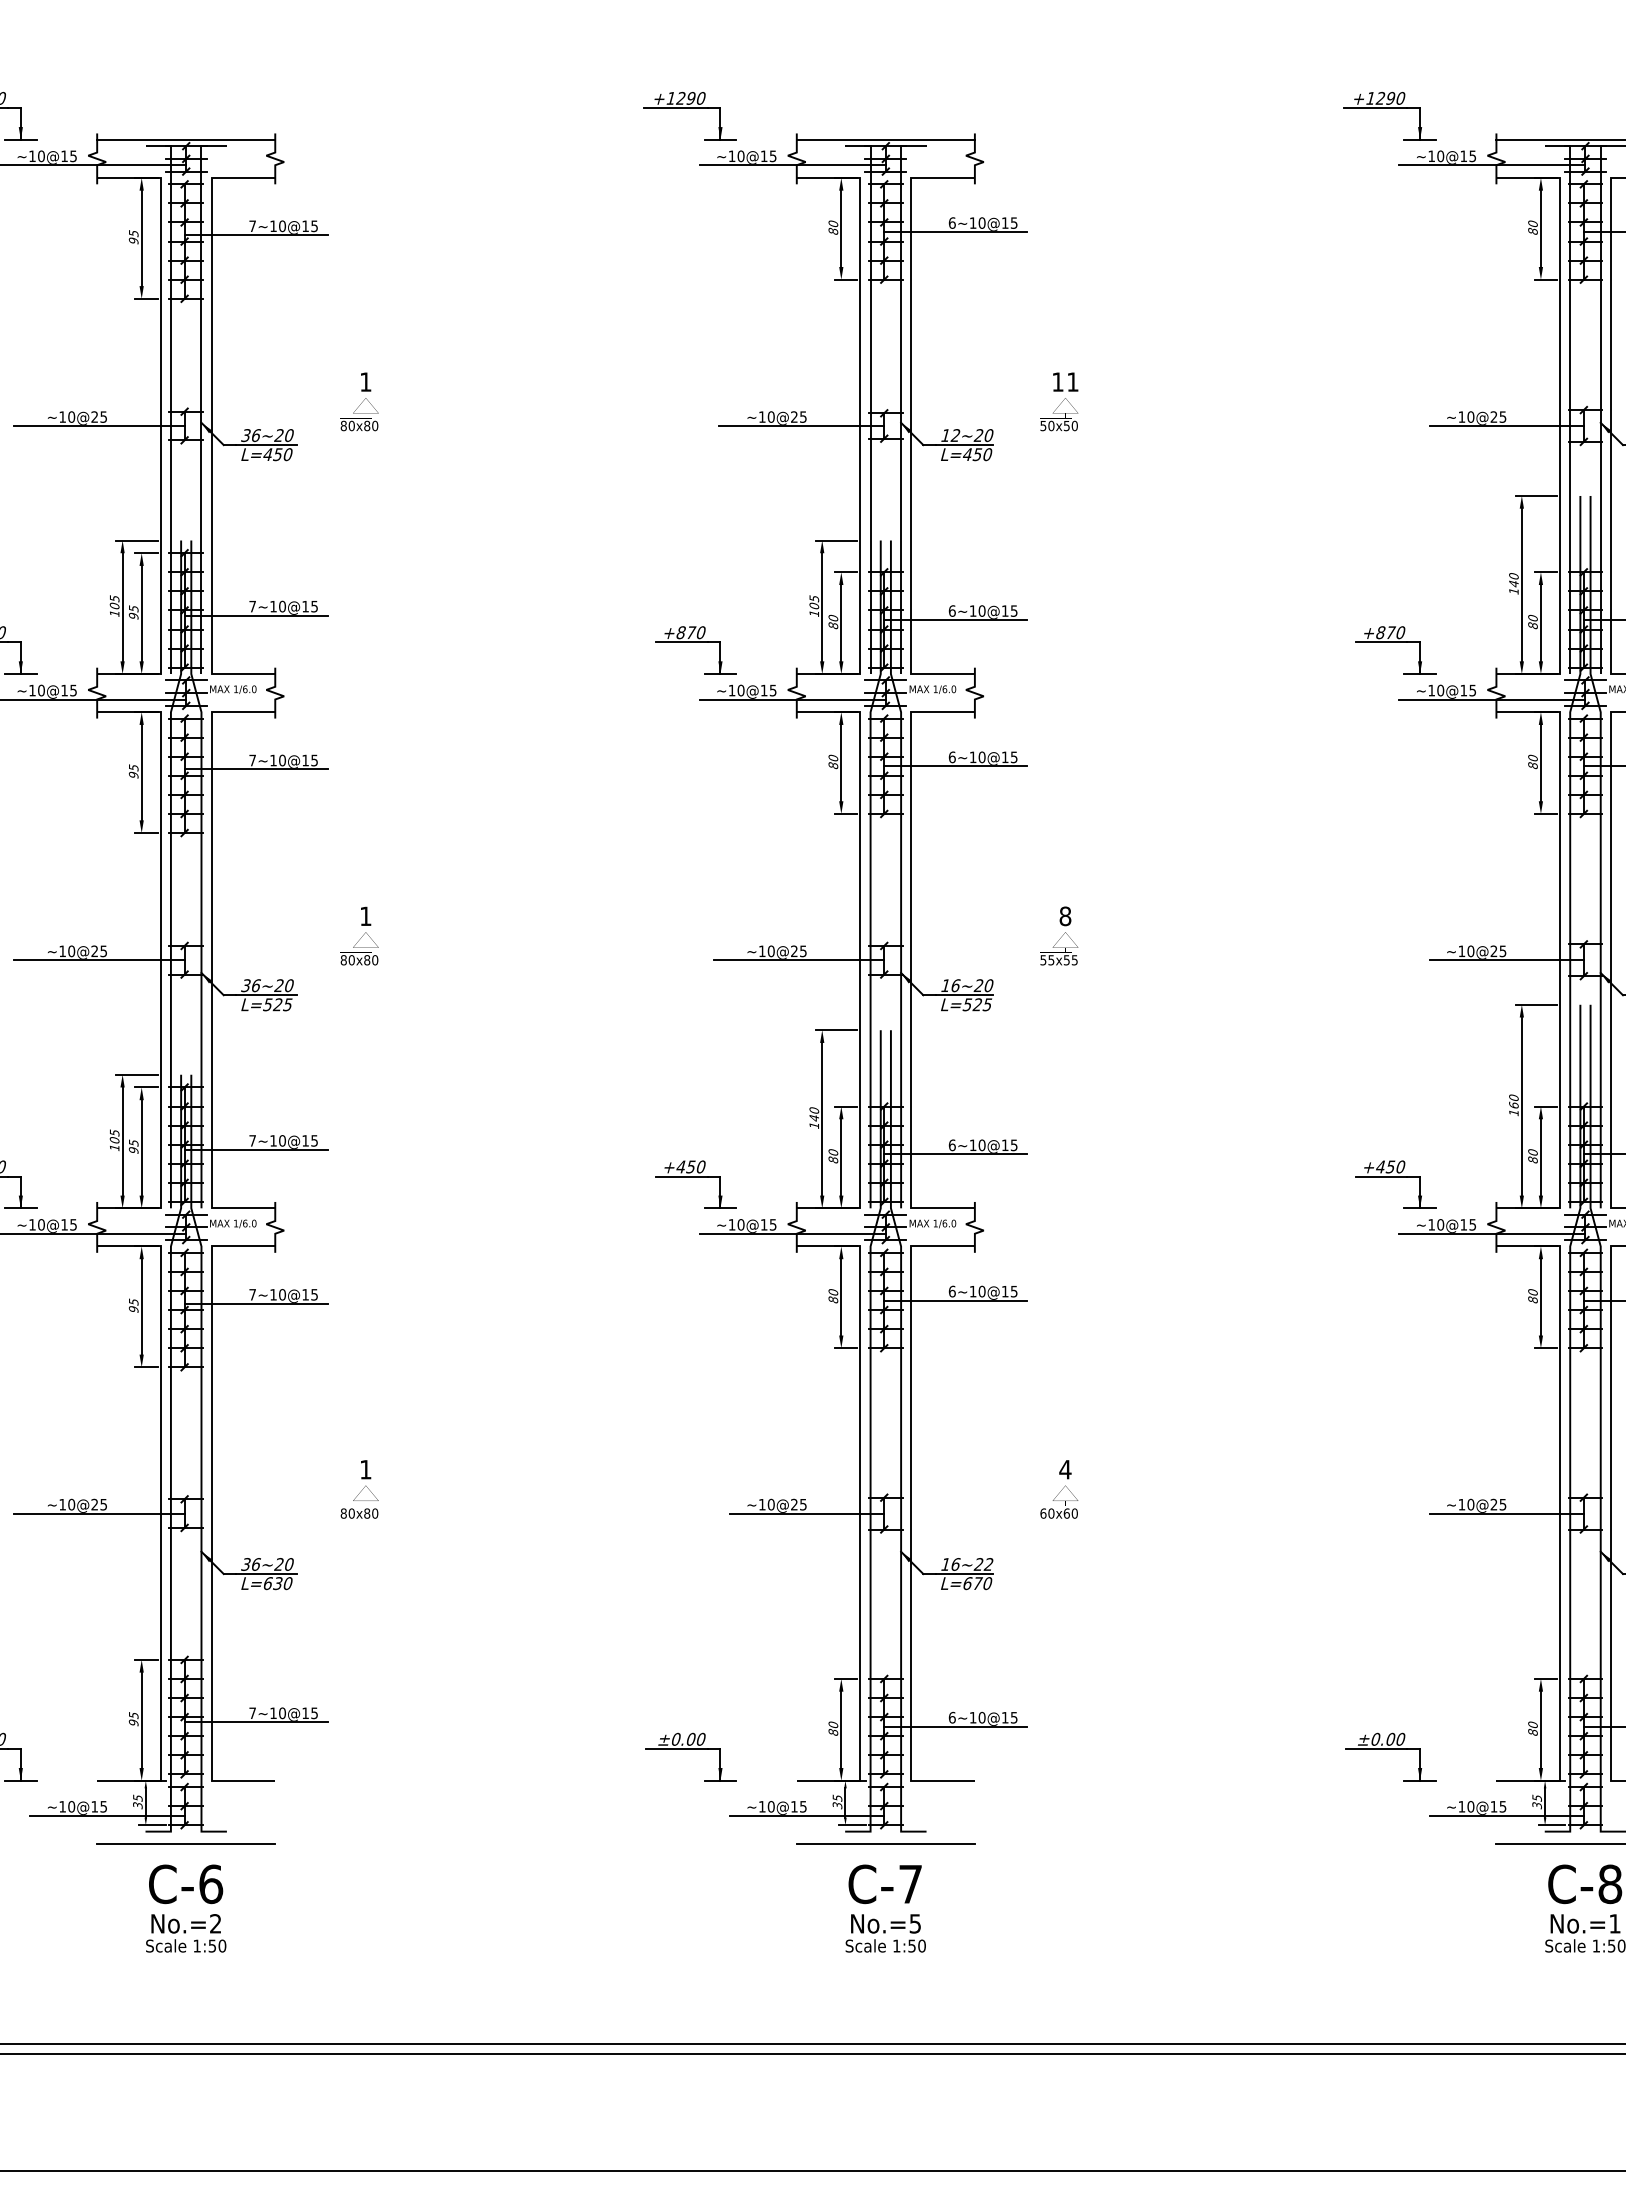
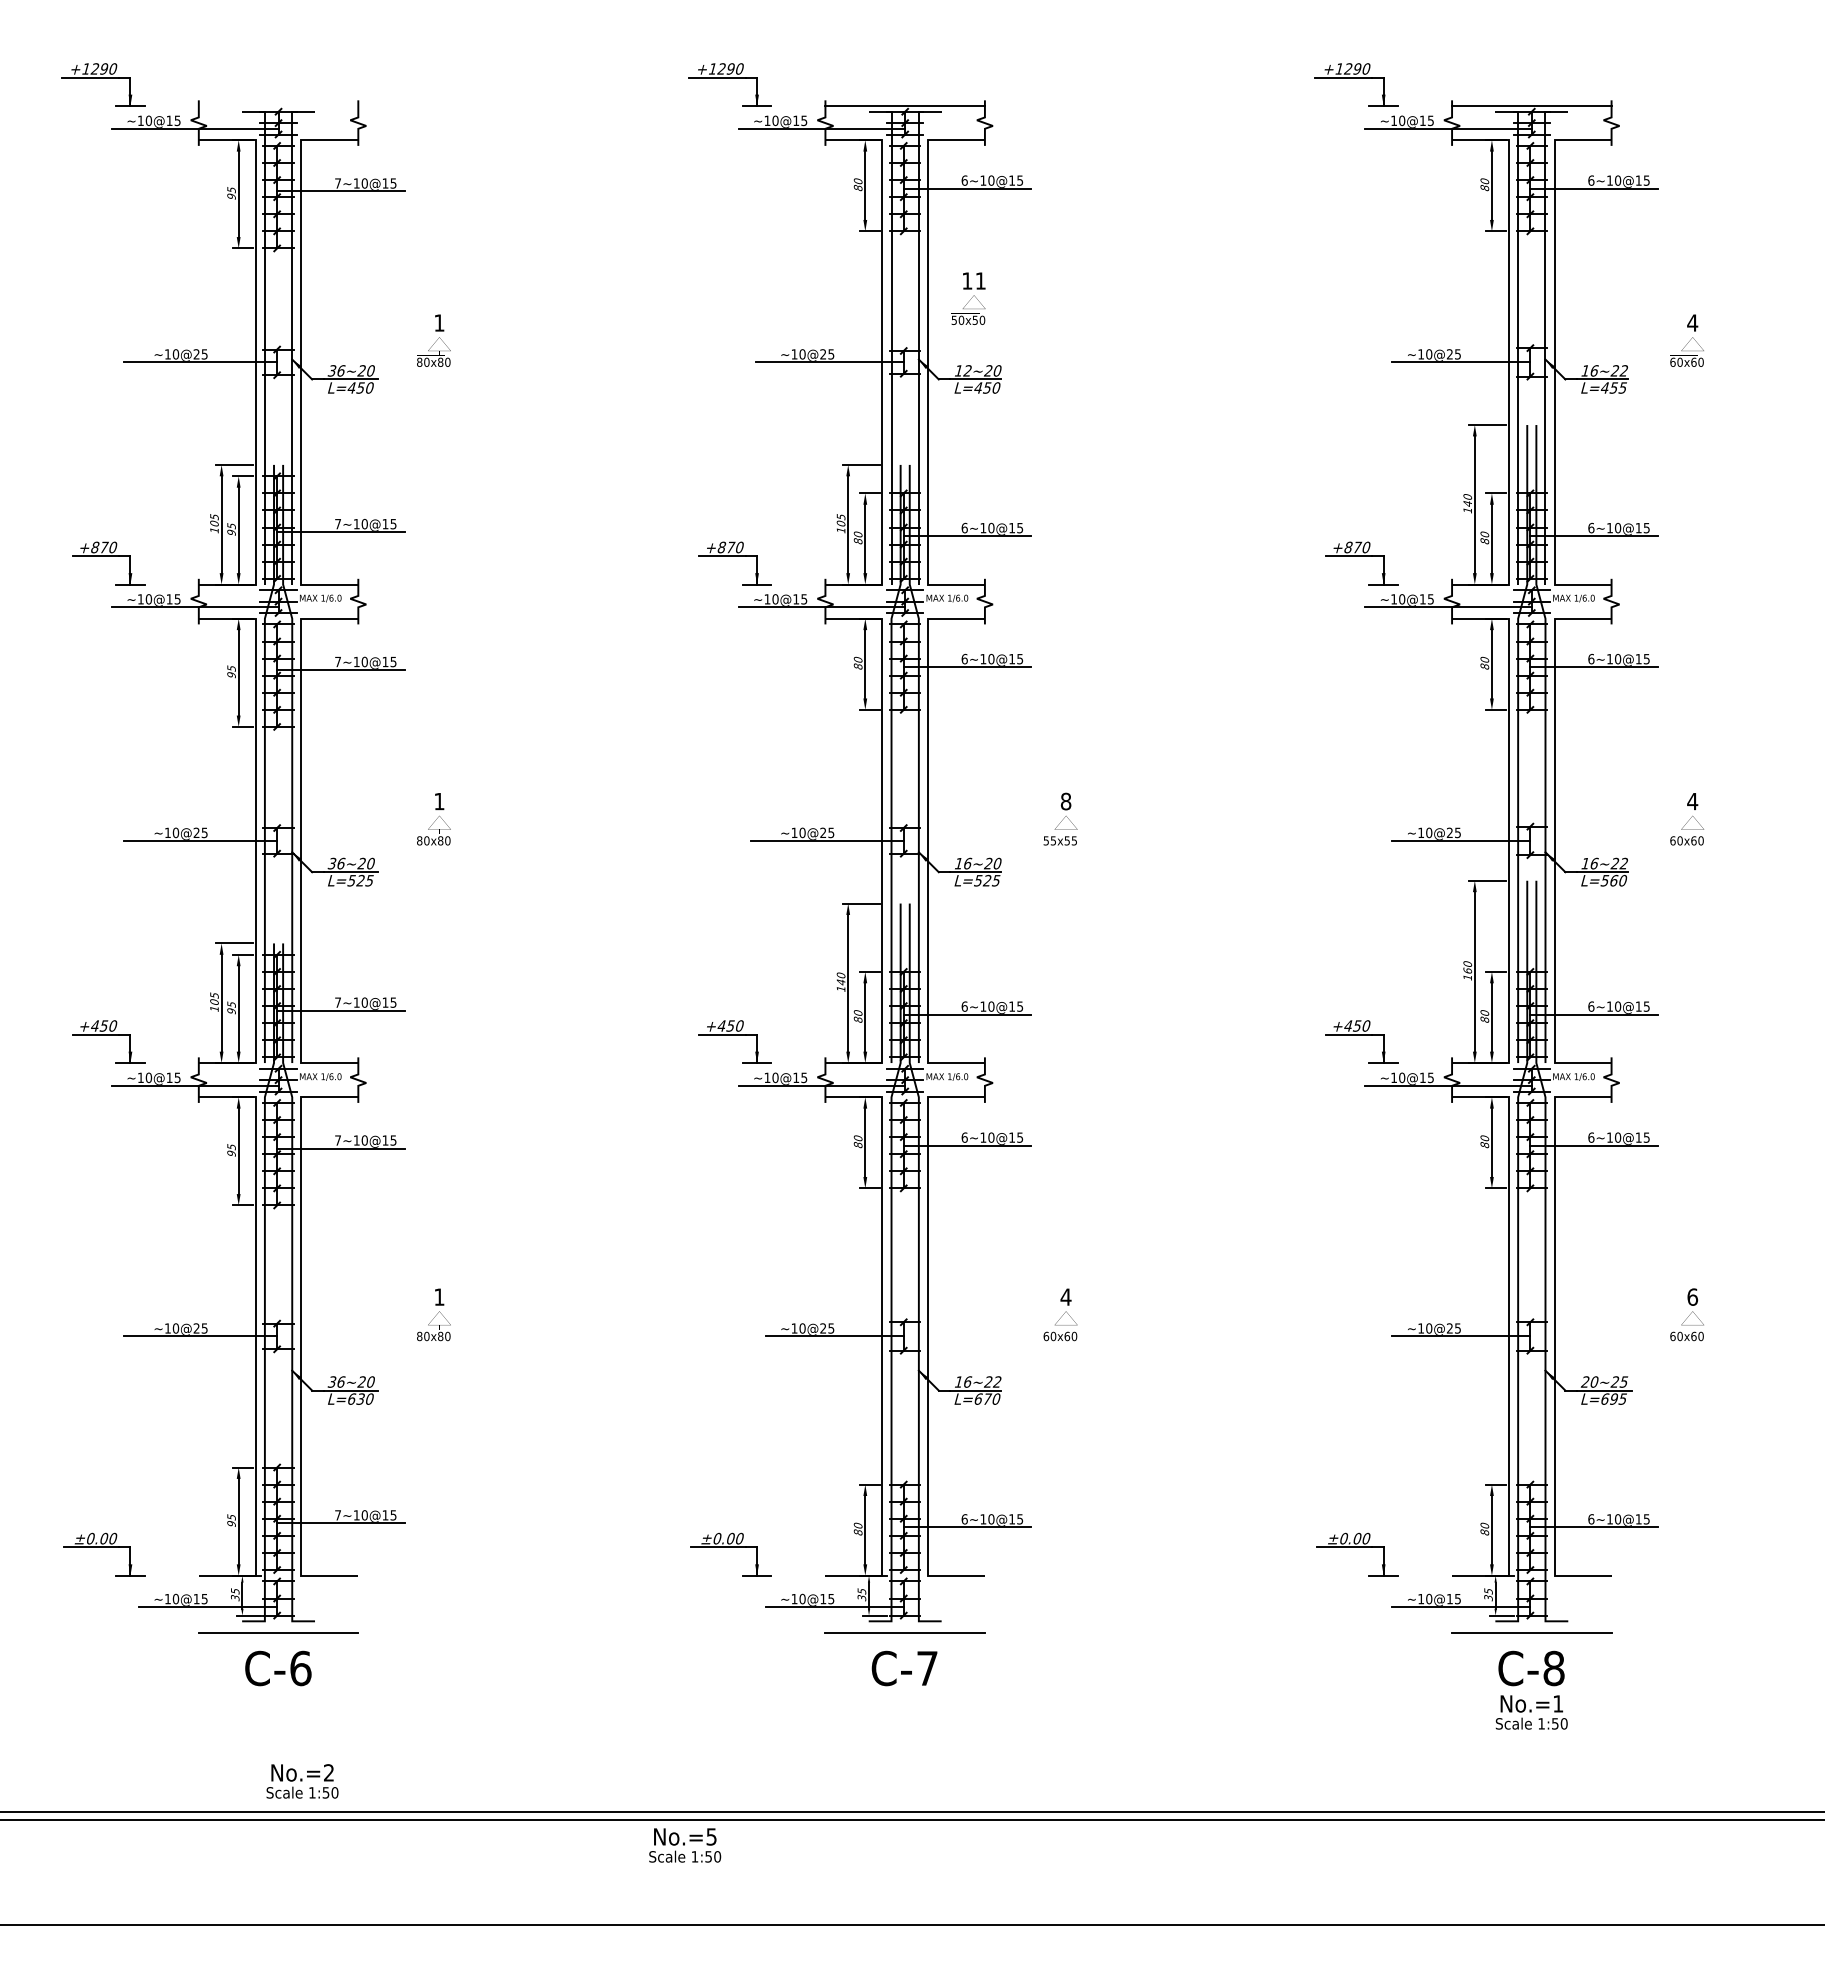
line: (186, 140) -> (278, 106), removed
text: (1059, 401) -> (968, 298), moved
text: (186, 1933) -> (302, 1781), moved
text: (886, 1933) -> (685, 1845), moved

